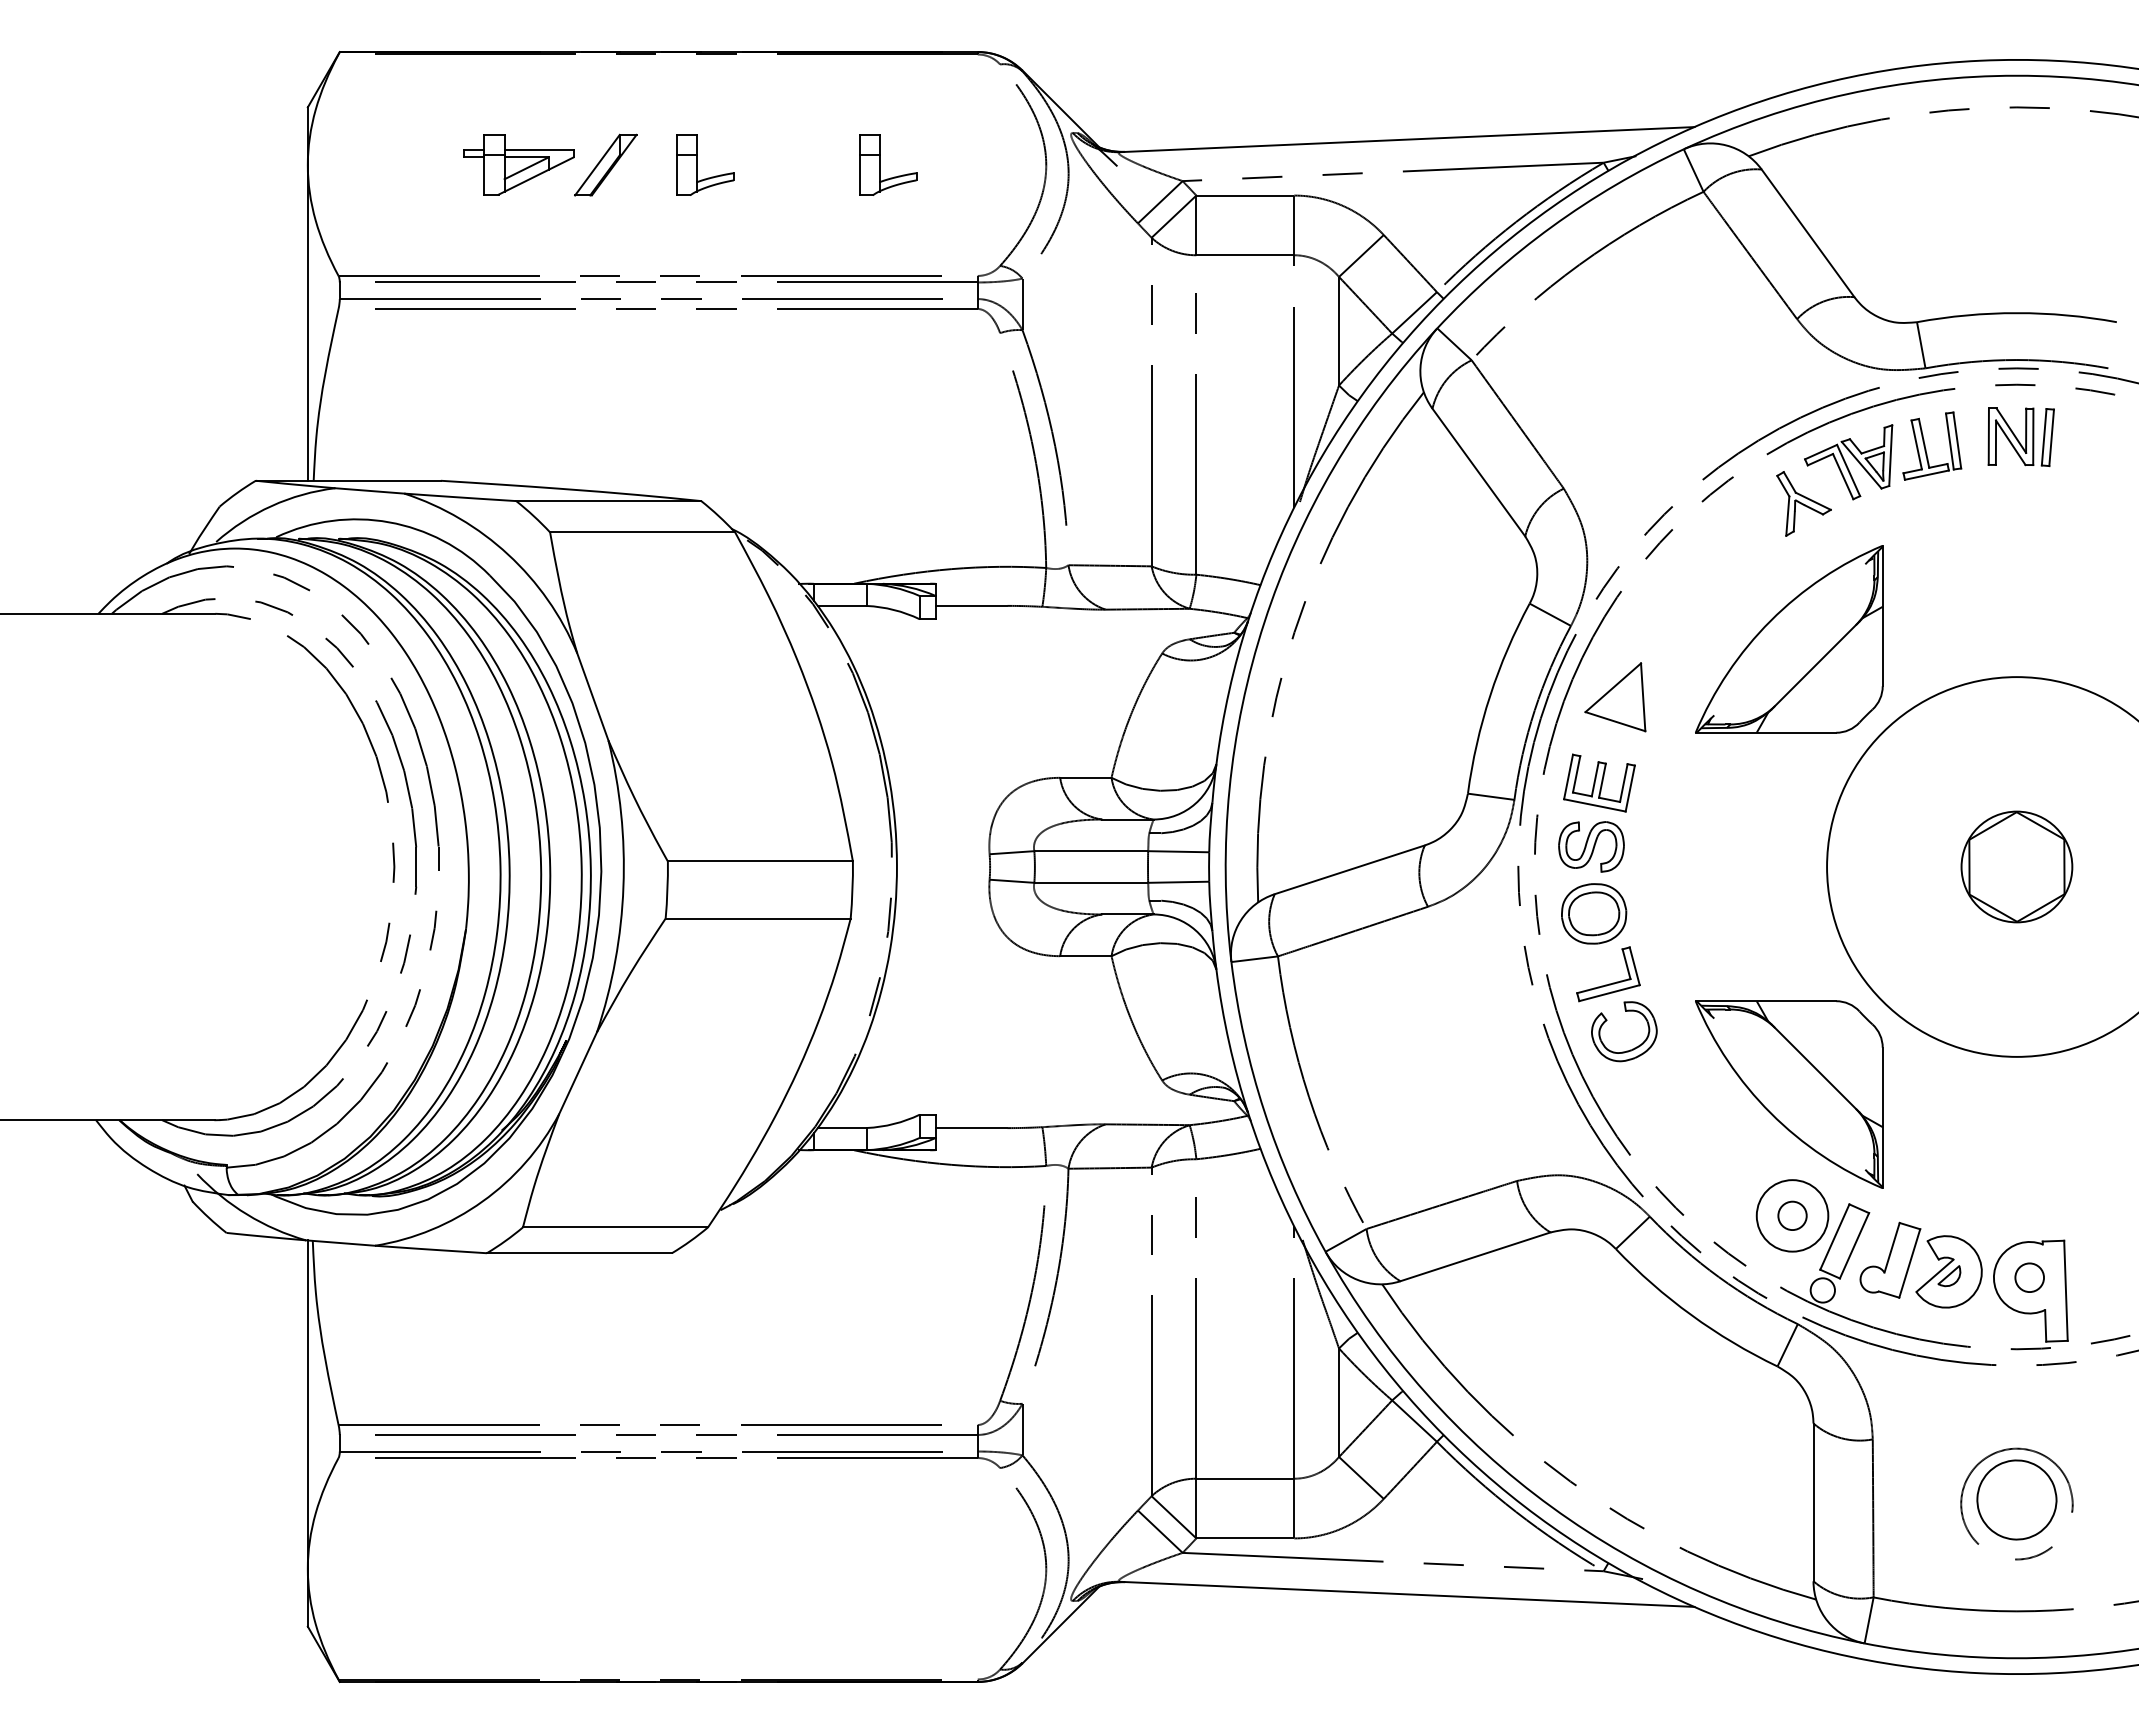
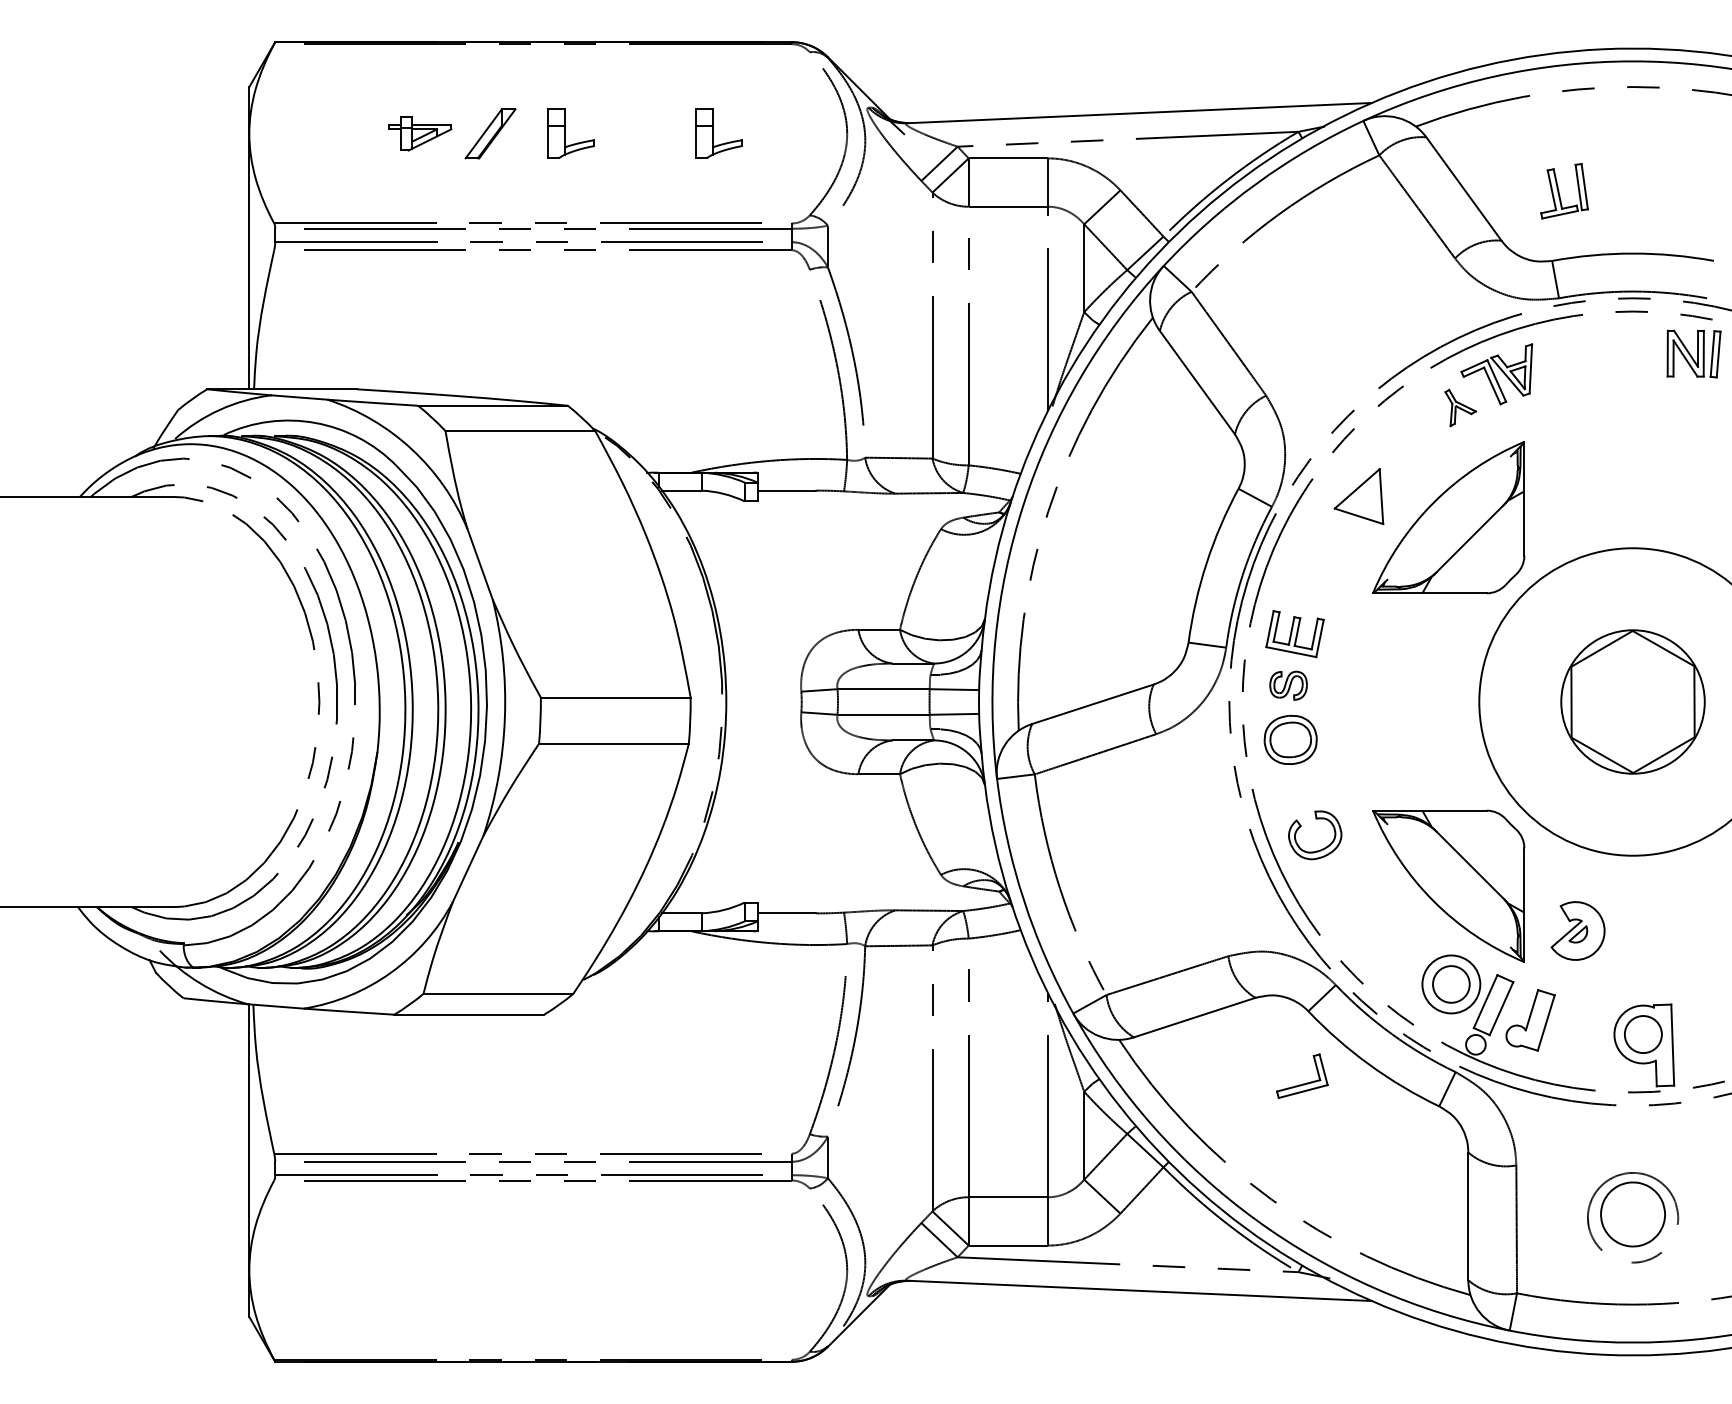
part: (518, 164) -> (419, 133), size x0.7
part: (2020, 437) -> (1693, 354), moved
part: (1926, 448) -> (1559, 193), moved
part: (1803, 503) -> (1460, 407), size x0.7
part: (1615, 697) -> (1359, 496), moved
part: (1591, 846) -> (1288, 685), size x0.7
part: (2016, 866) -> (1632, 701), size x1.6
part: (1612, 982) -> (1305, 1082), moved
circle: (1792, 1215) -> (1451, 984), size x1.6
part: (1948, 1271) -> (1577, 930), moved
circle: (2029, 1277) -> (1643, 1034), size x1.6

